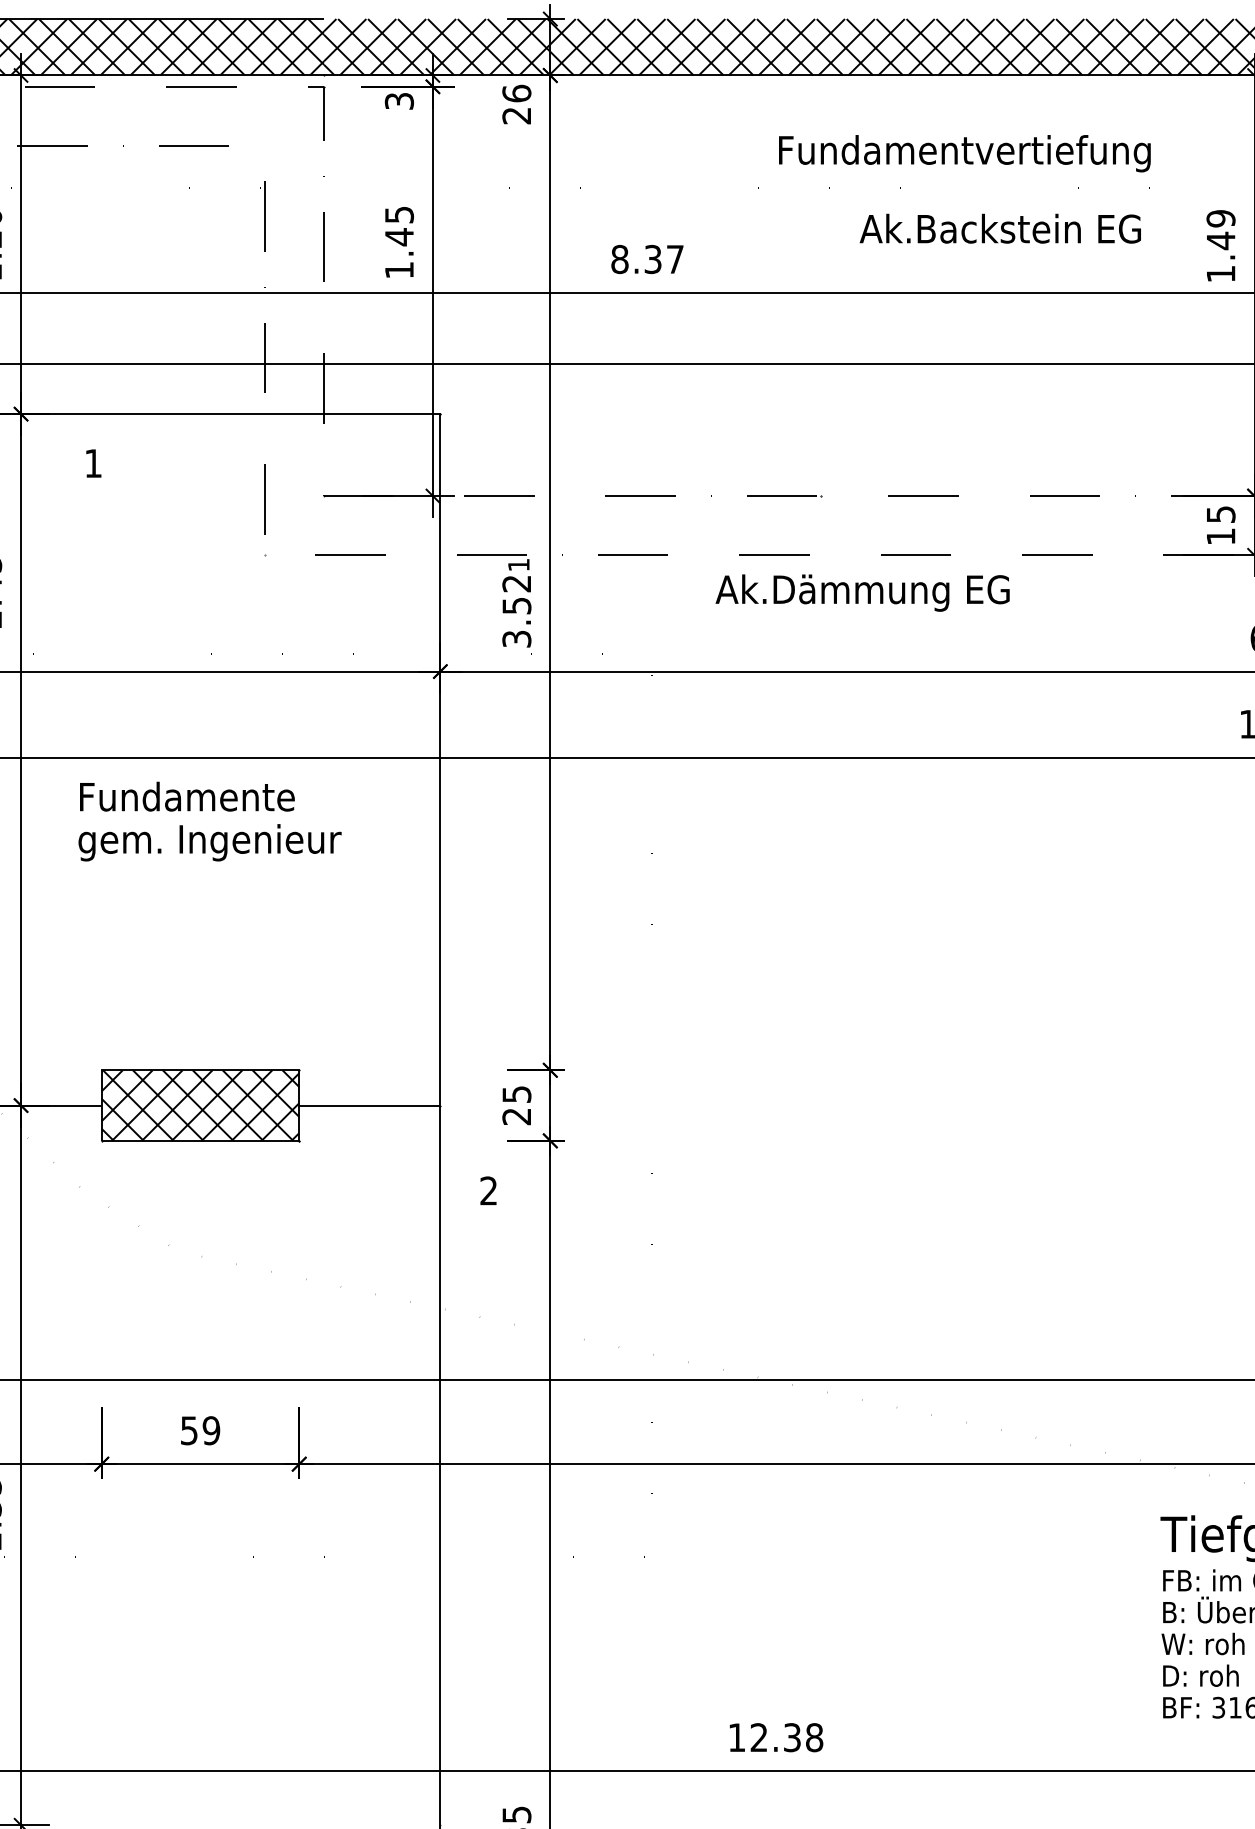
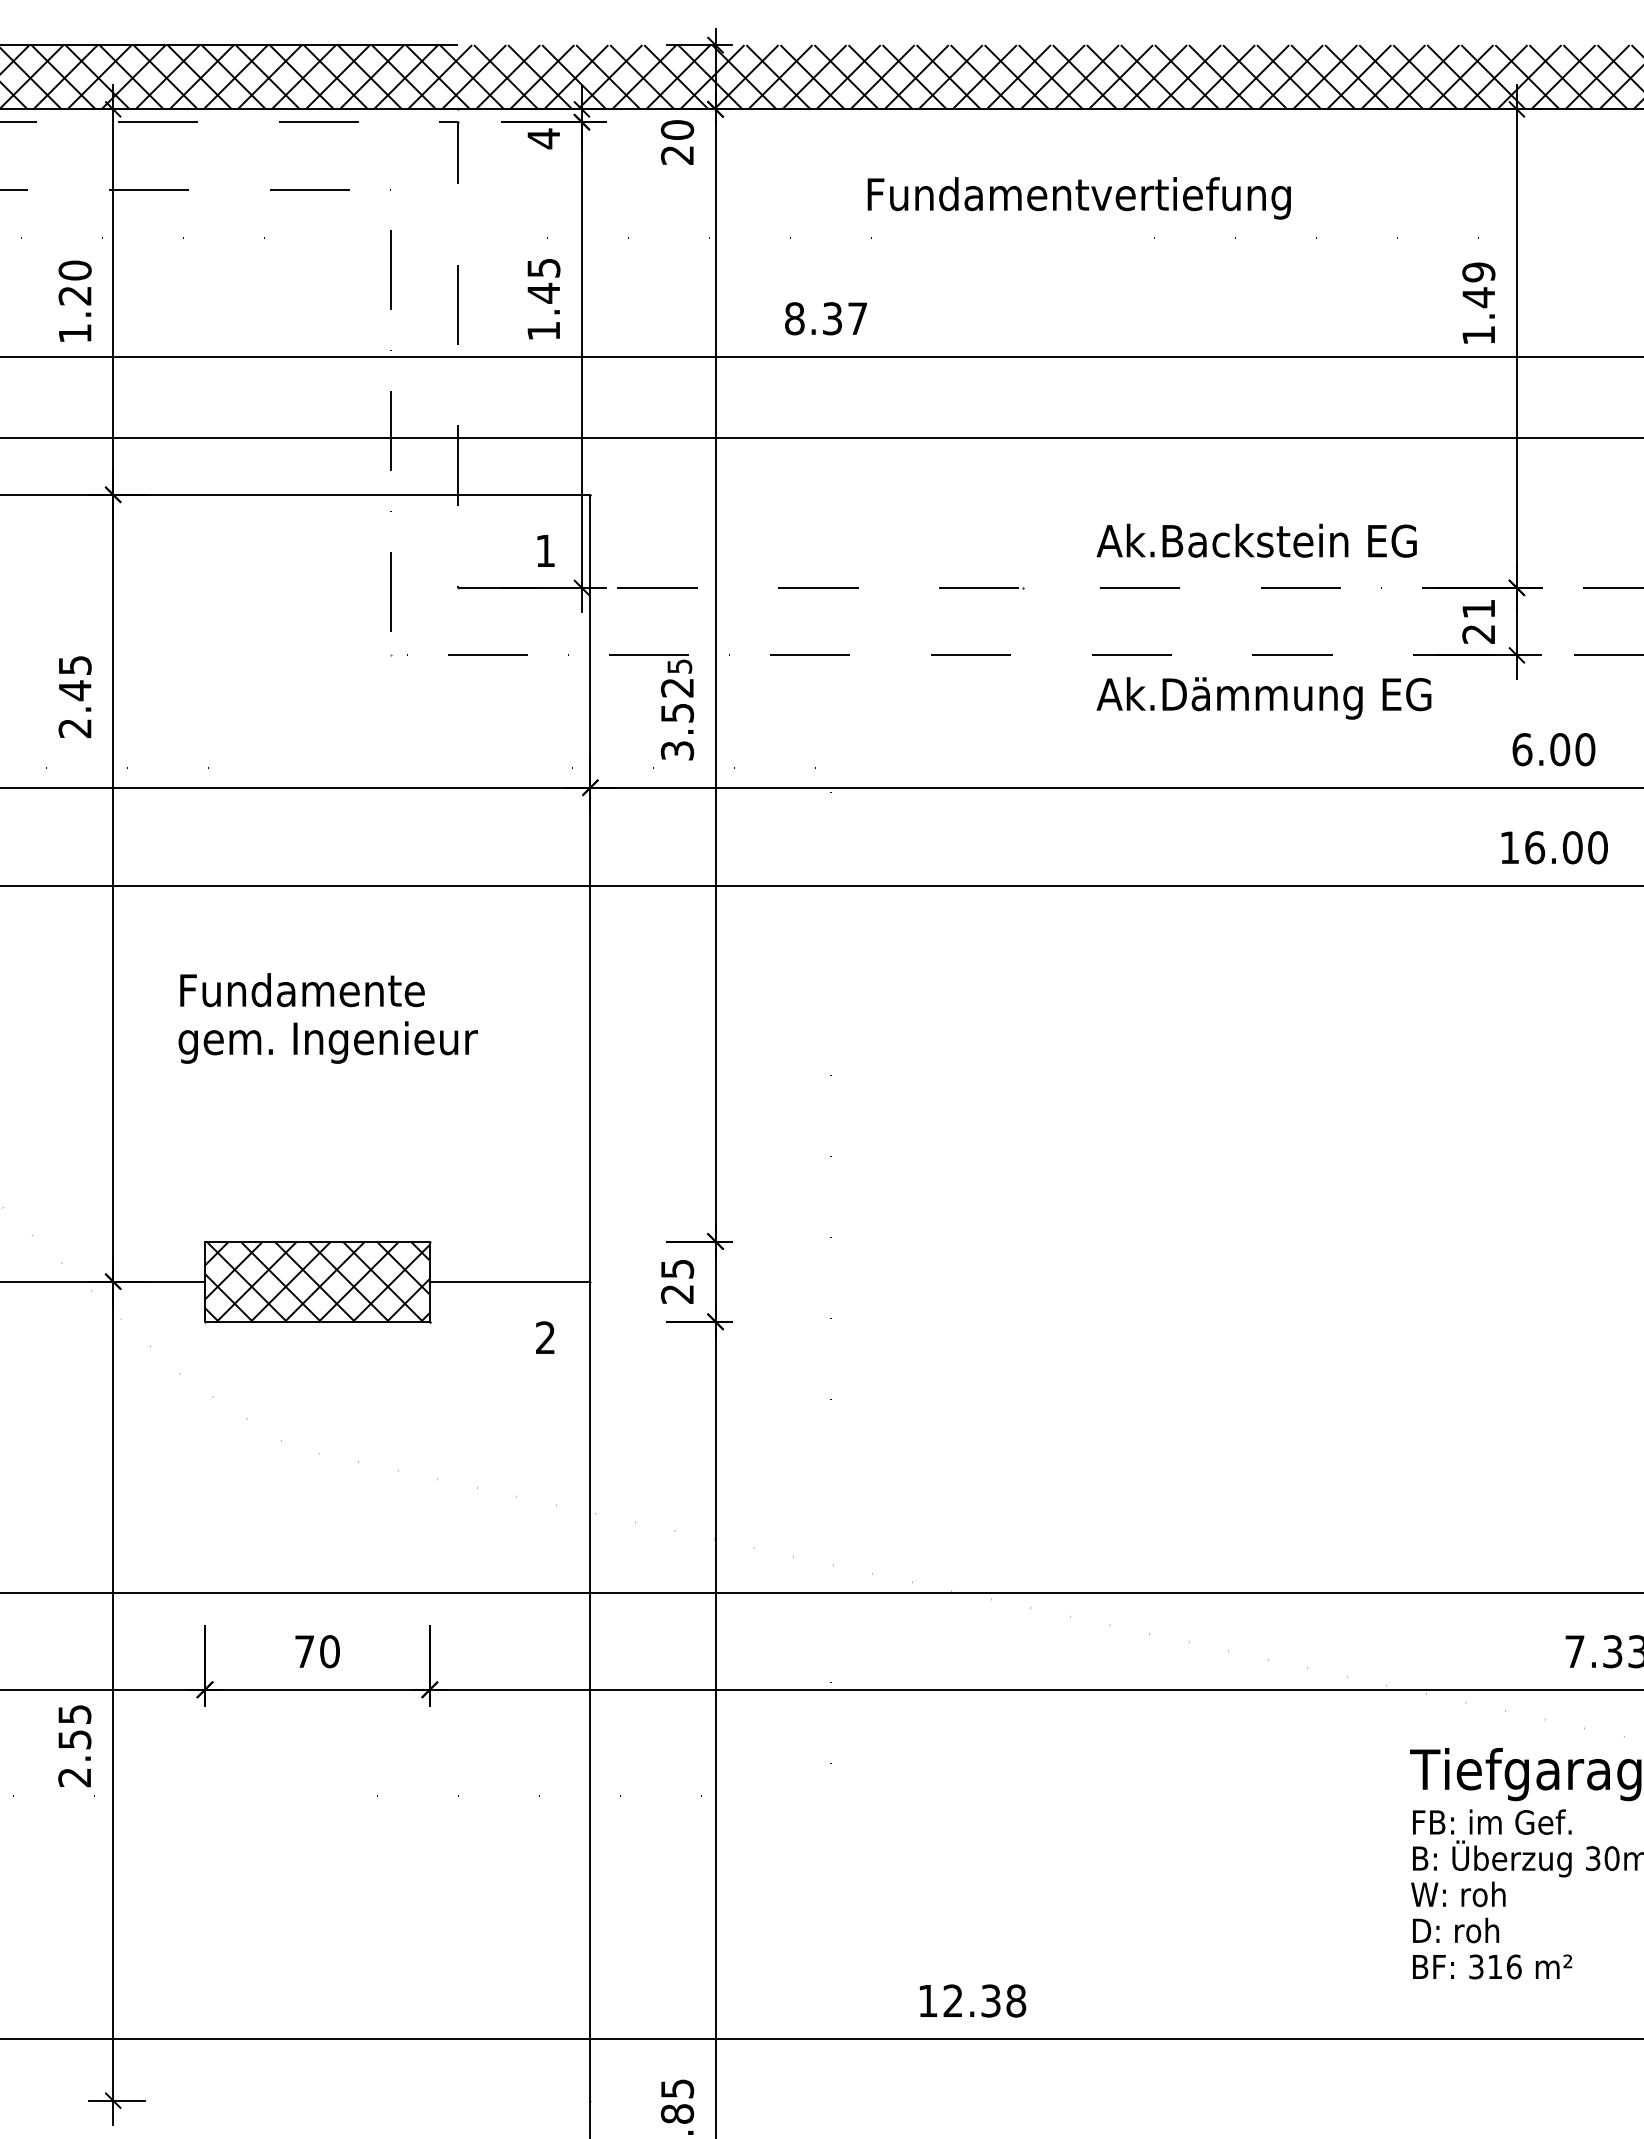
text: (516, 93) -> (676, 129), 26 -> 20
text: (399, 101) -> (543, 138), 3 -> 4
text: (964, 153) -> (1078, 198), moved
text: (1000, 228) -> (1256, 540), moved
text: (93, 463) -> (545, 550), moved
text: (1220, 525) -> (1478, 621), 15 -> 21
text: (518, 565) -> (679, 666), 1 -> 5
text: (862, 593) -> (1263, 698), moved
text: (209, 821) -> (327, 1018), moved
text: (488, 1190) -> (545, 1337), moved
text: (200, 1430) -> (317, 1651), 59 -> 70

